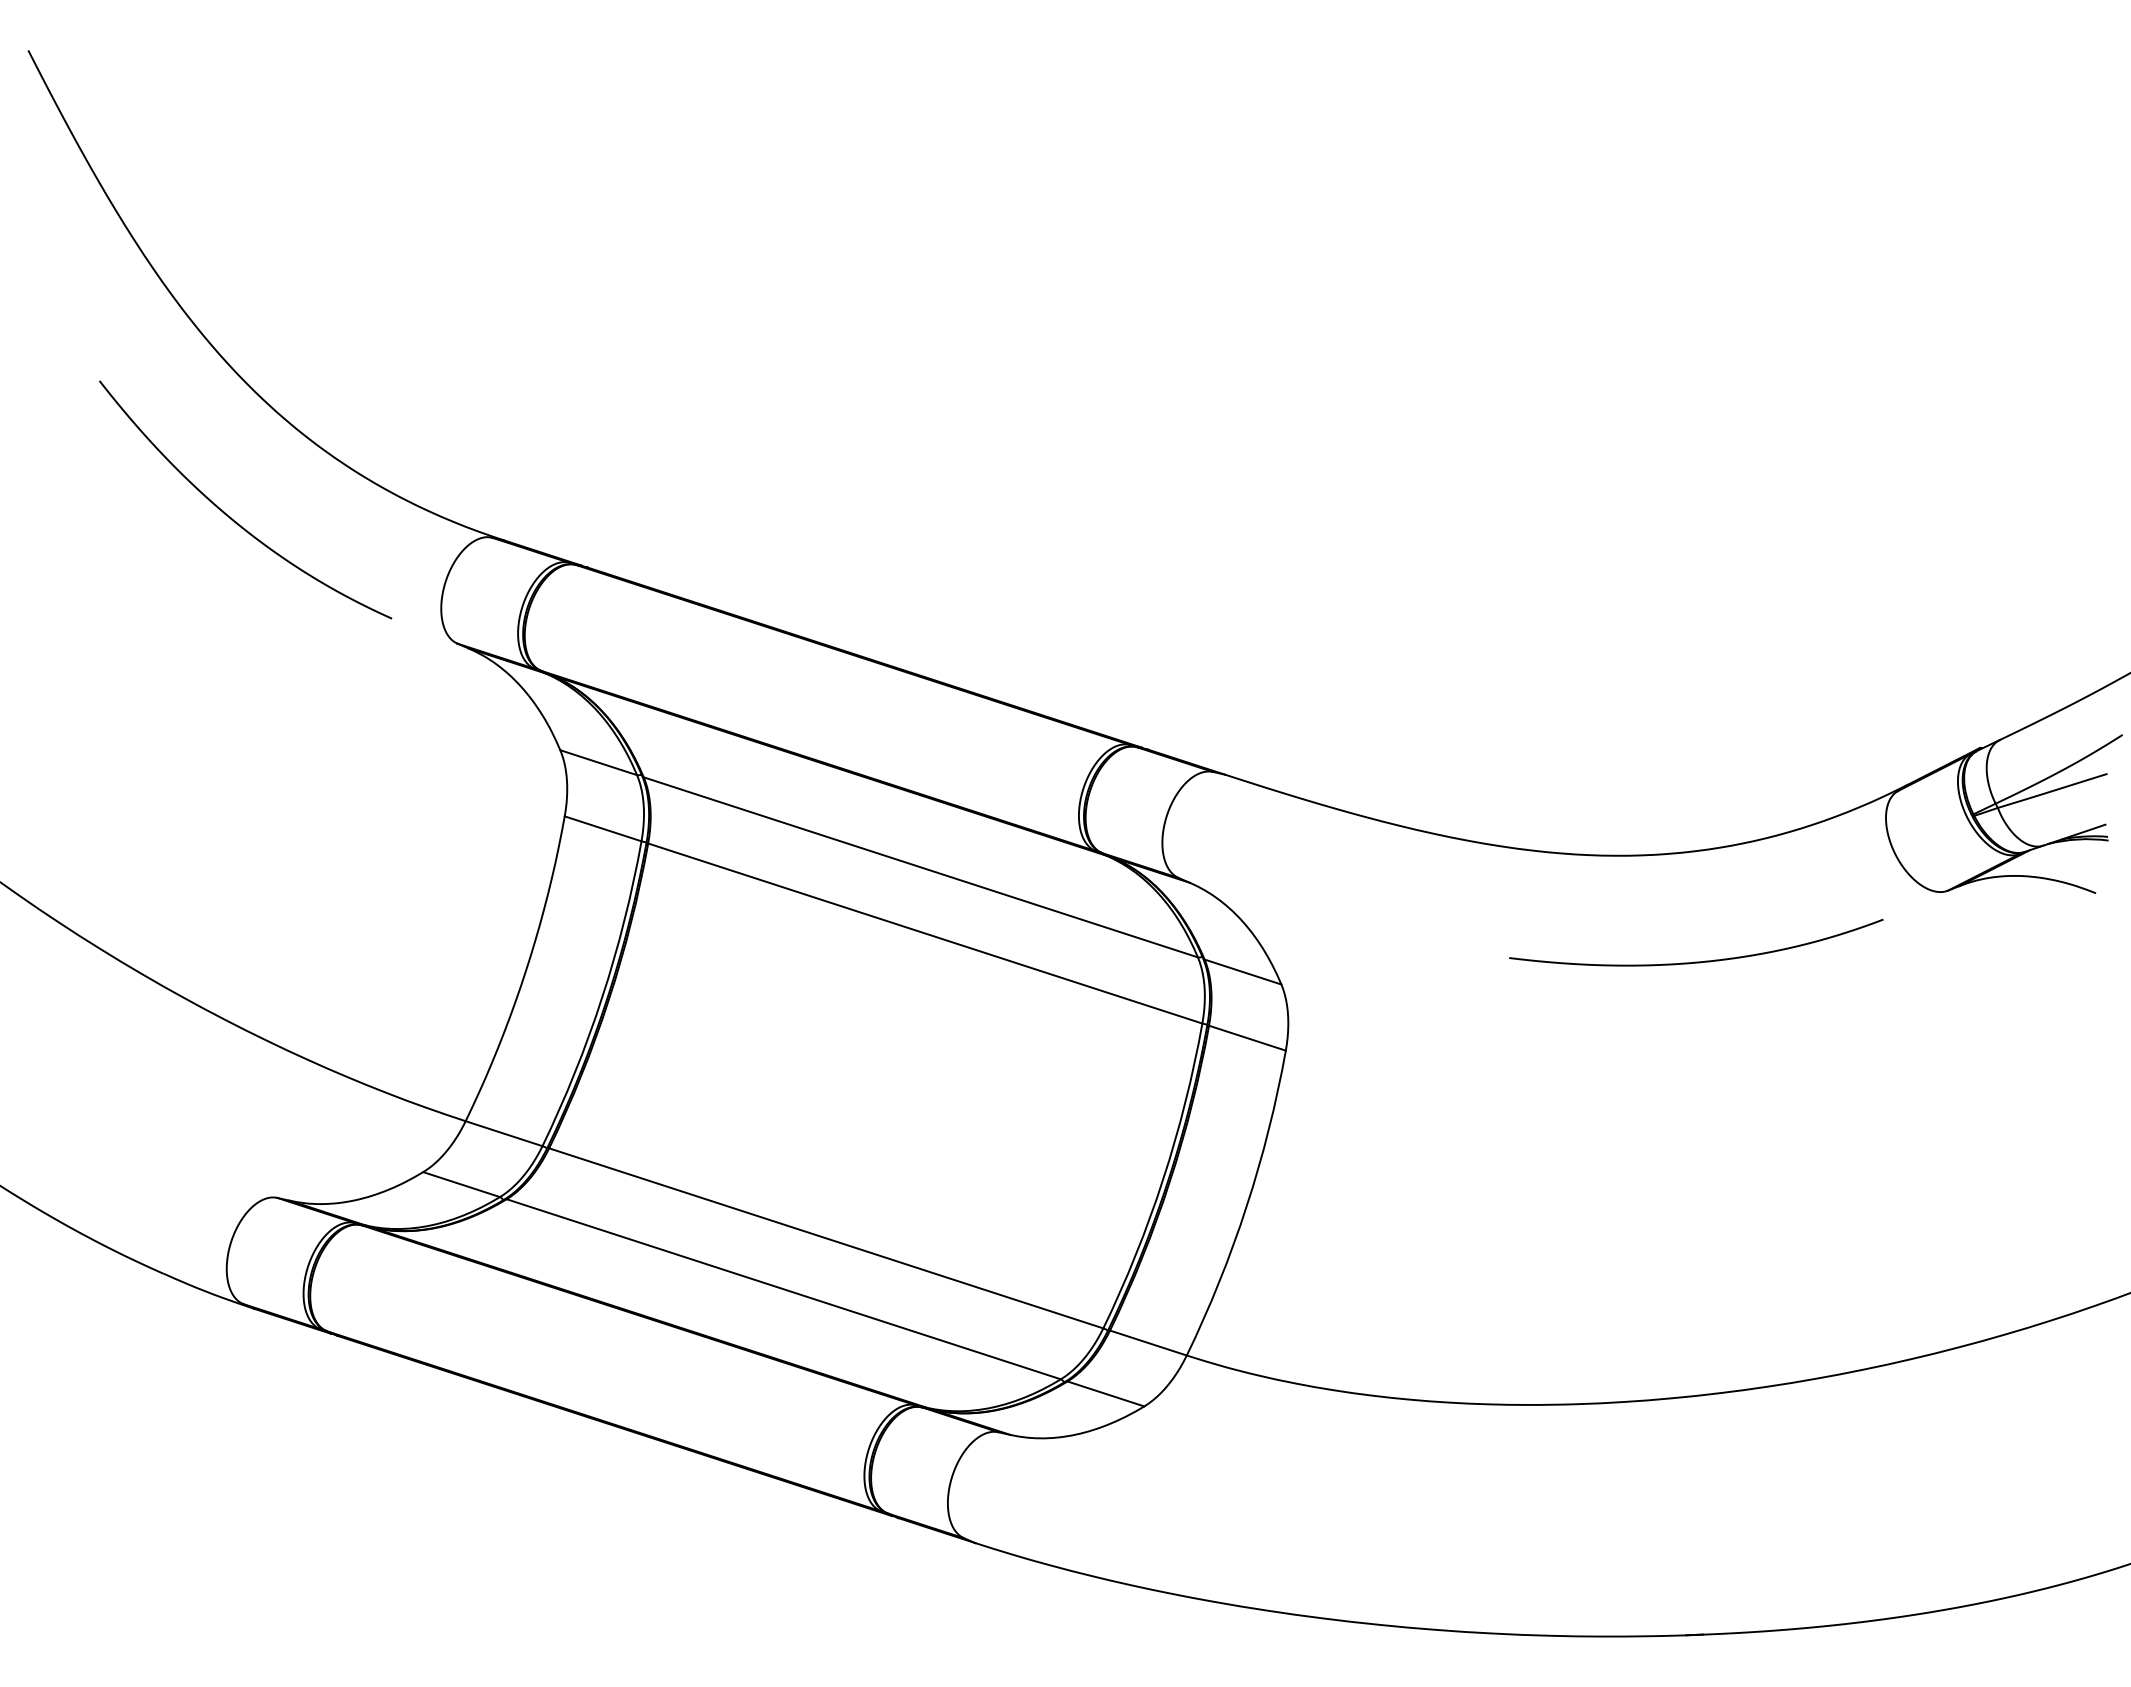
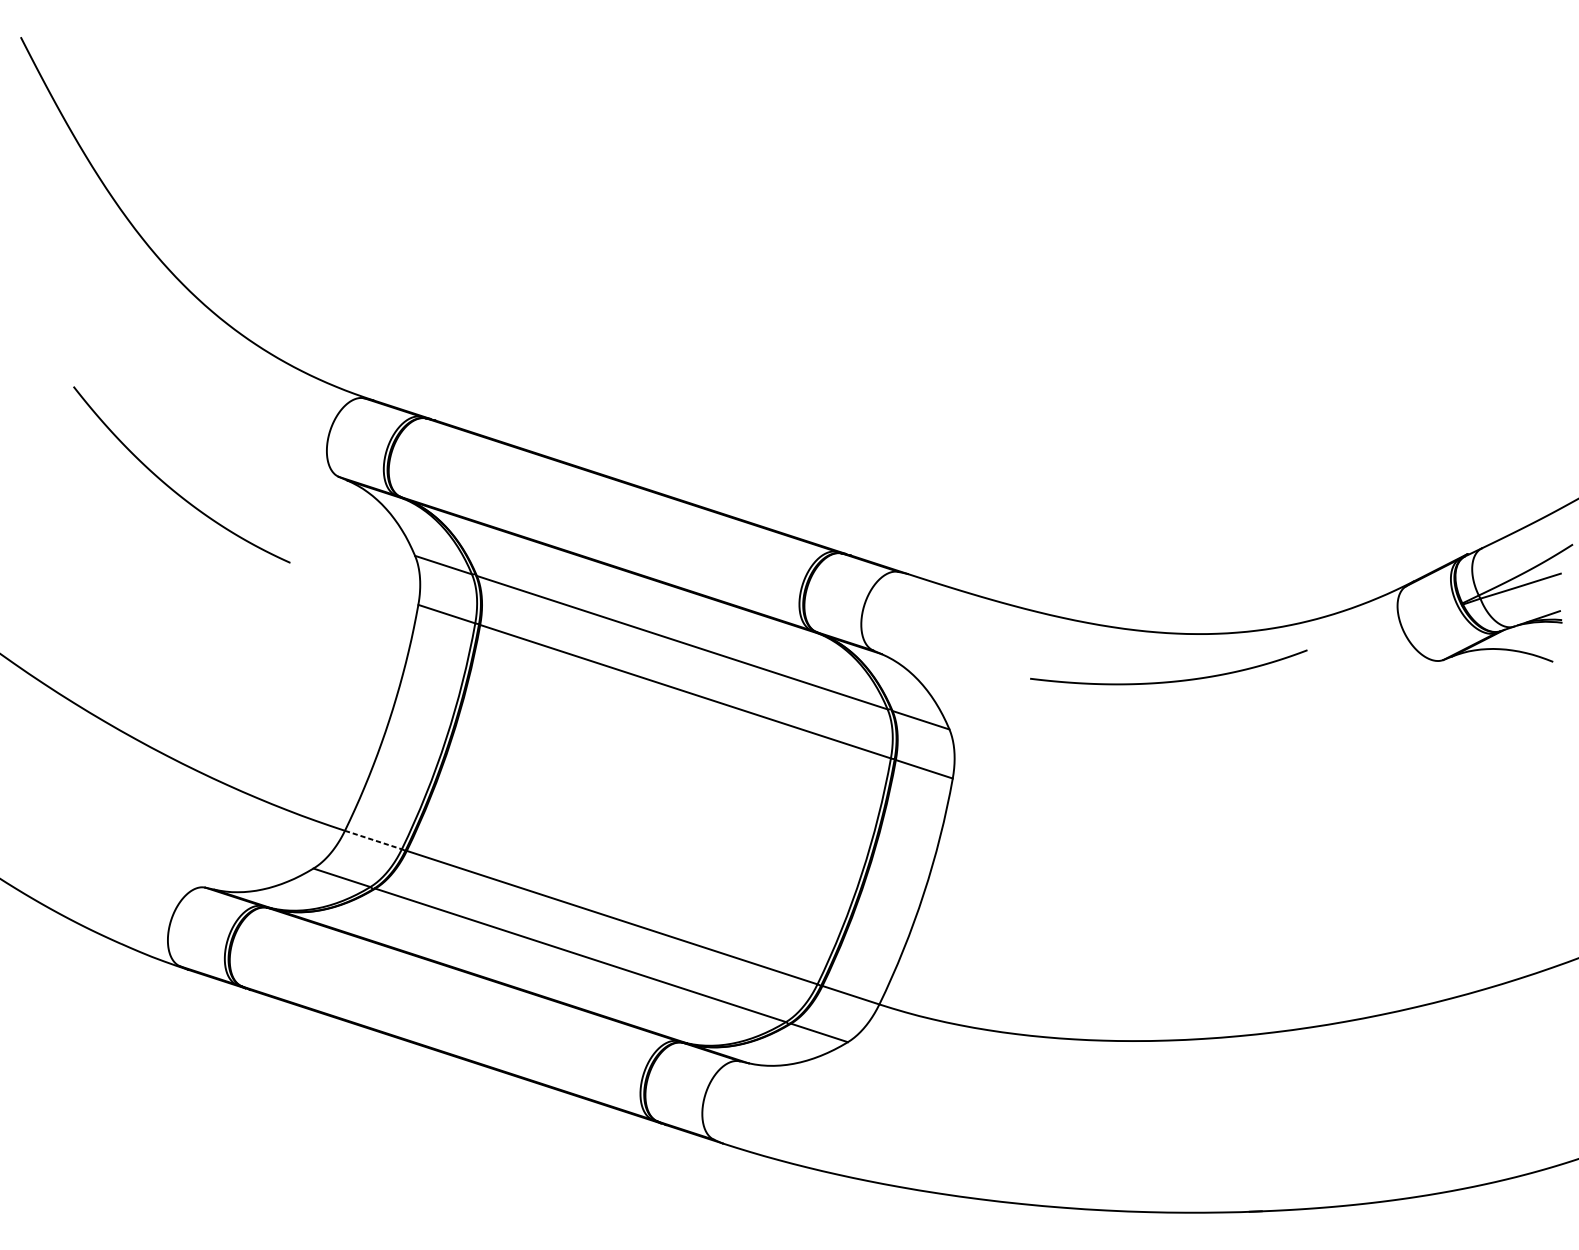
curve: (230, 516) -> (170, 487), moved
curve: (1696, 961) -> (1168, 681), moved
line: (504, 1133) -> (373, 839), solid -> dashed

